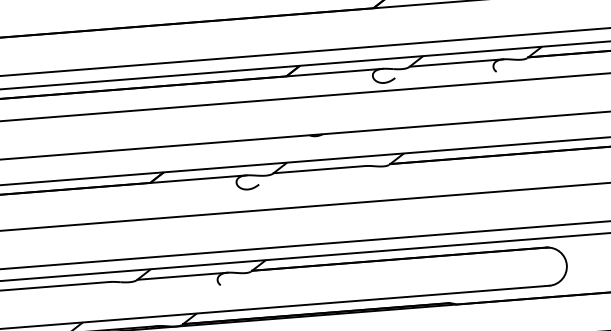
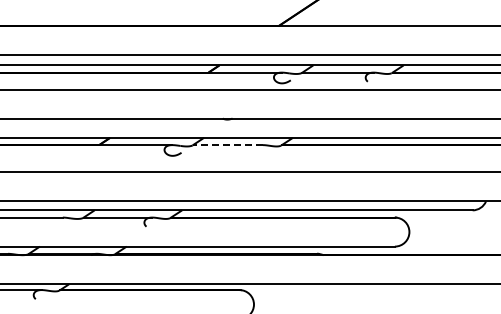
line: (320, 170) -> (228, 145), solid -> dashed

